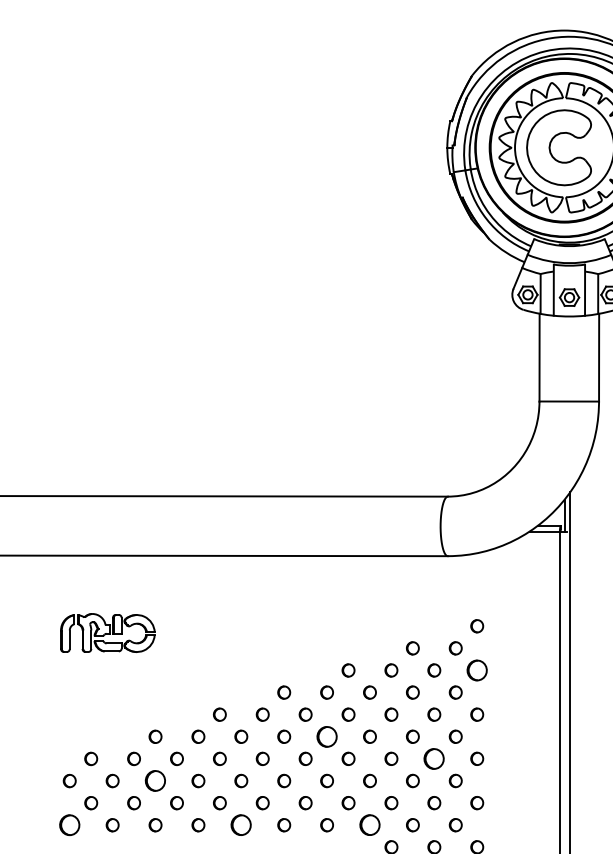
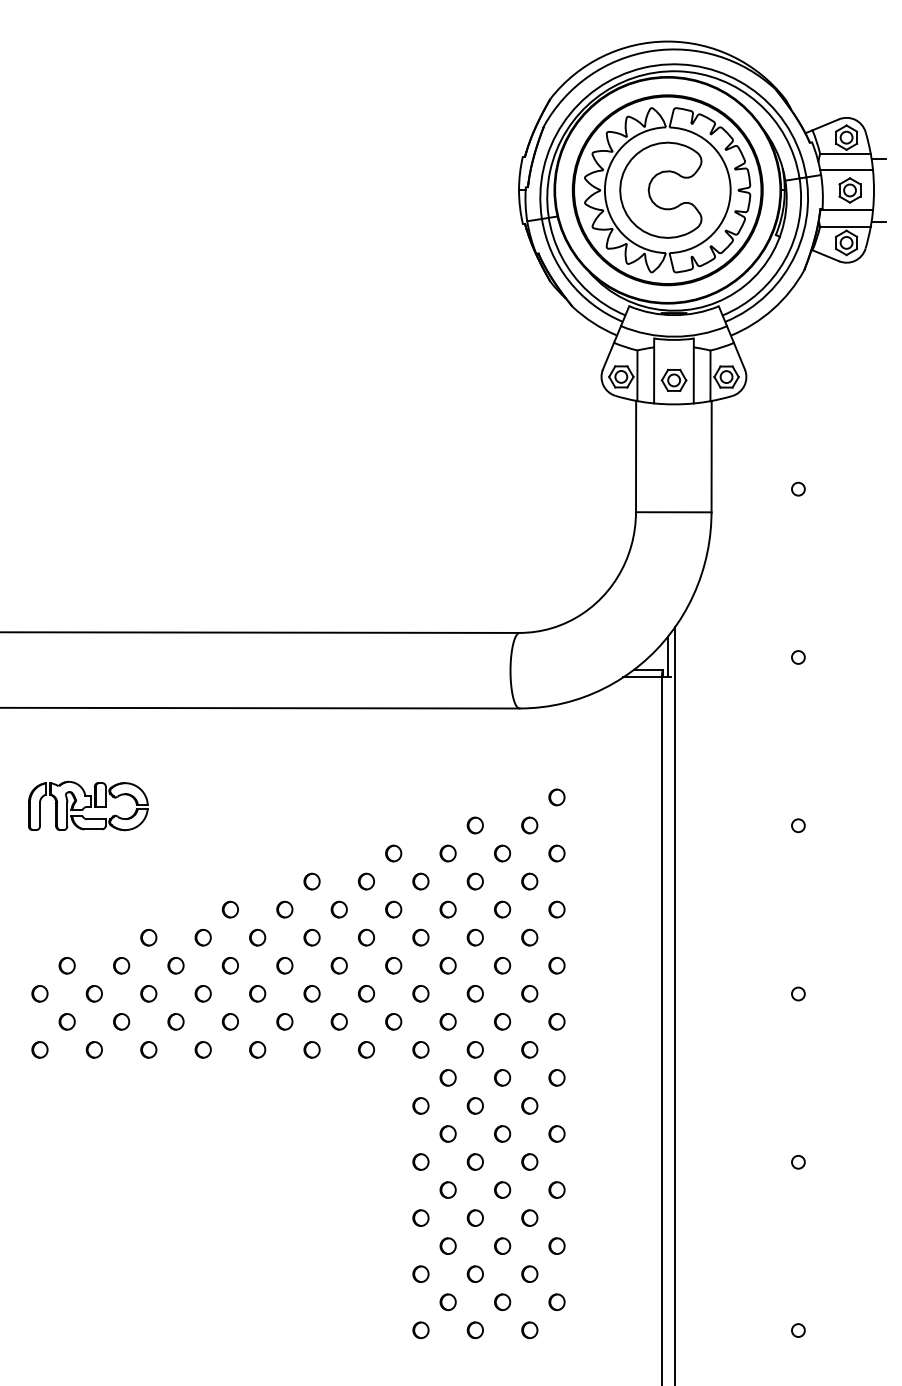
part: (476, 670) -> (556, 853), size x0.62
part: (327, 736) -> (366, 937), size x0.62
part: (434, 758) -> (502, 965), size x0.62
part: (155, 780) -> (148, 993), size x0.62
part: (69, 824) -> (39, 1049), size x0.62
part: (241, 824) -> (257, 1049), size x0.62
part: (369, 824) -> (420, 1049), size x0.62

